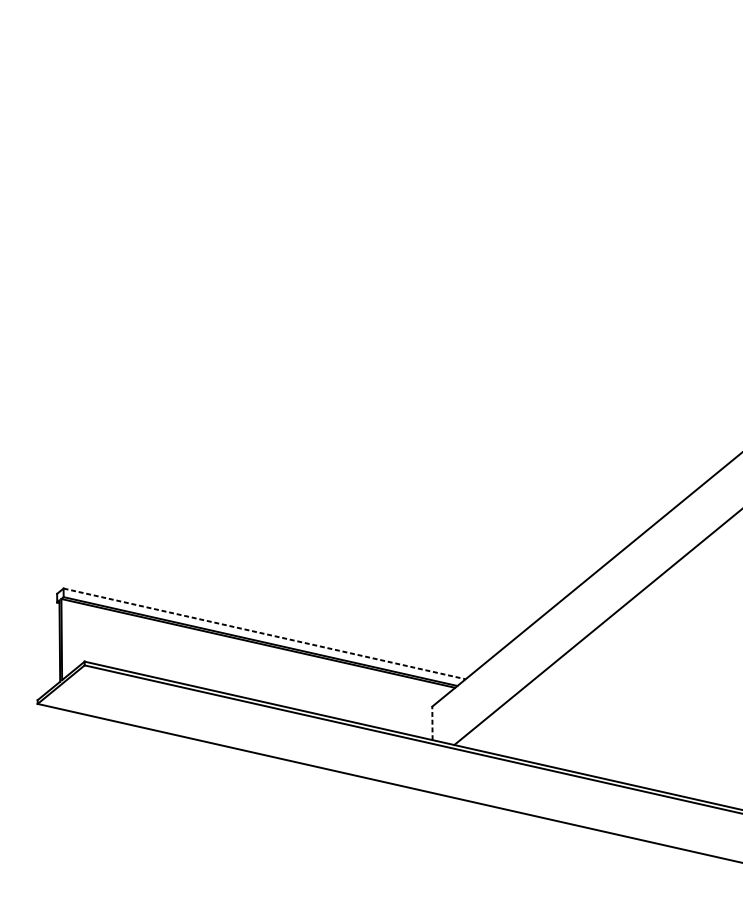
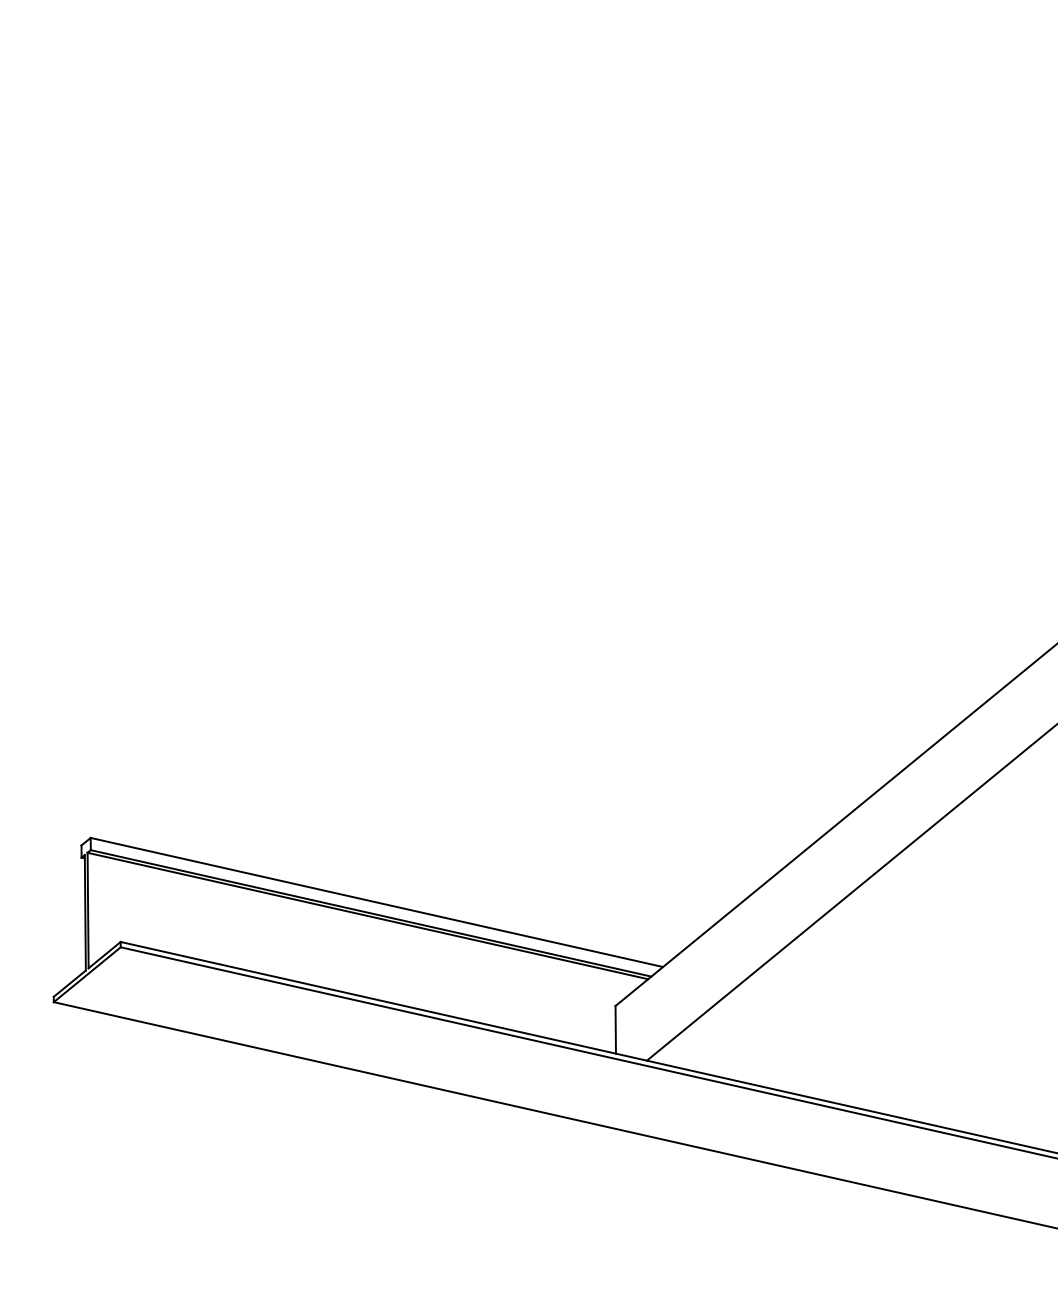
line: (265, 633) -> (377, 902), dashed -> solid
line: (432, 723) -> (615, 1029), dashed -> solid

